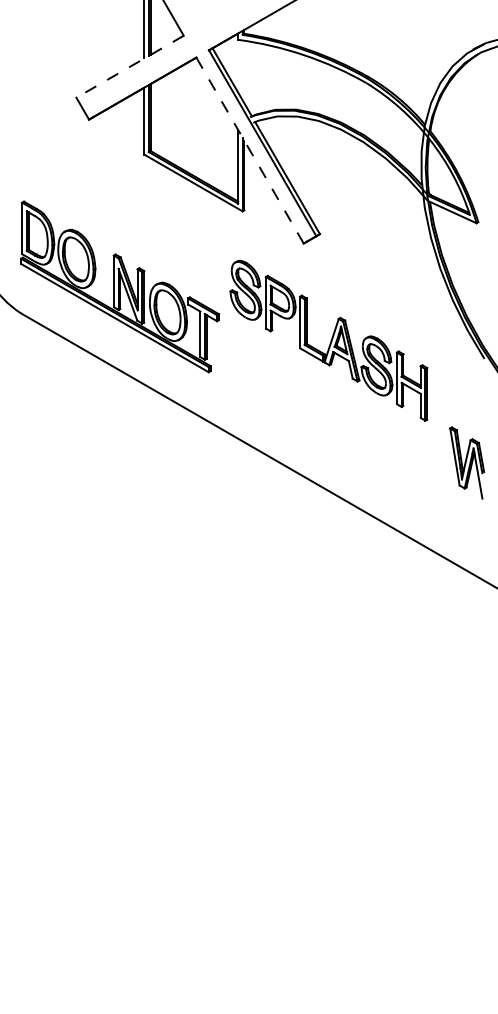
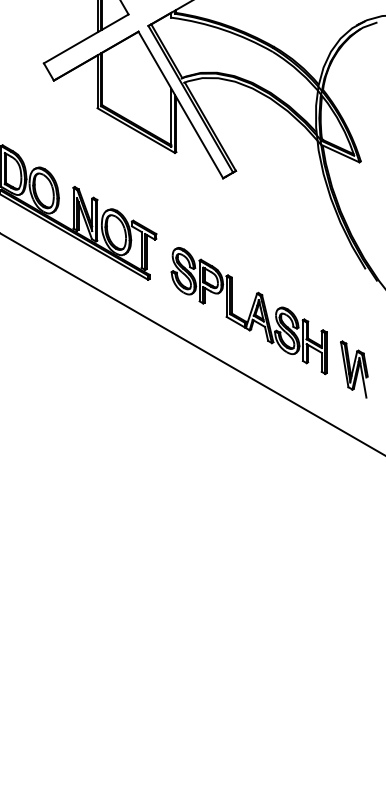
line: (130, 66) -> (86, 38), dashed -> solid
line: (250, 151) -> (181, 105), dashed -> solid
part: (328, 340) -> (248, 310), moved
part: (467, 462) -> (354, 369), moved

